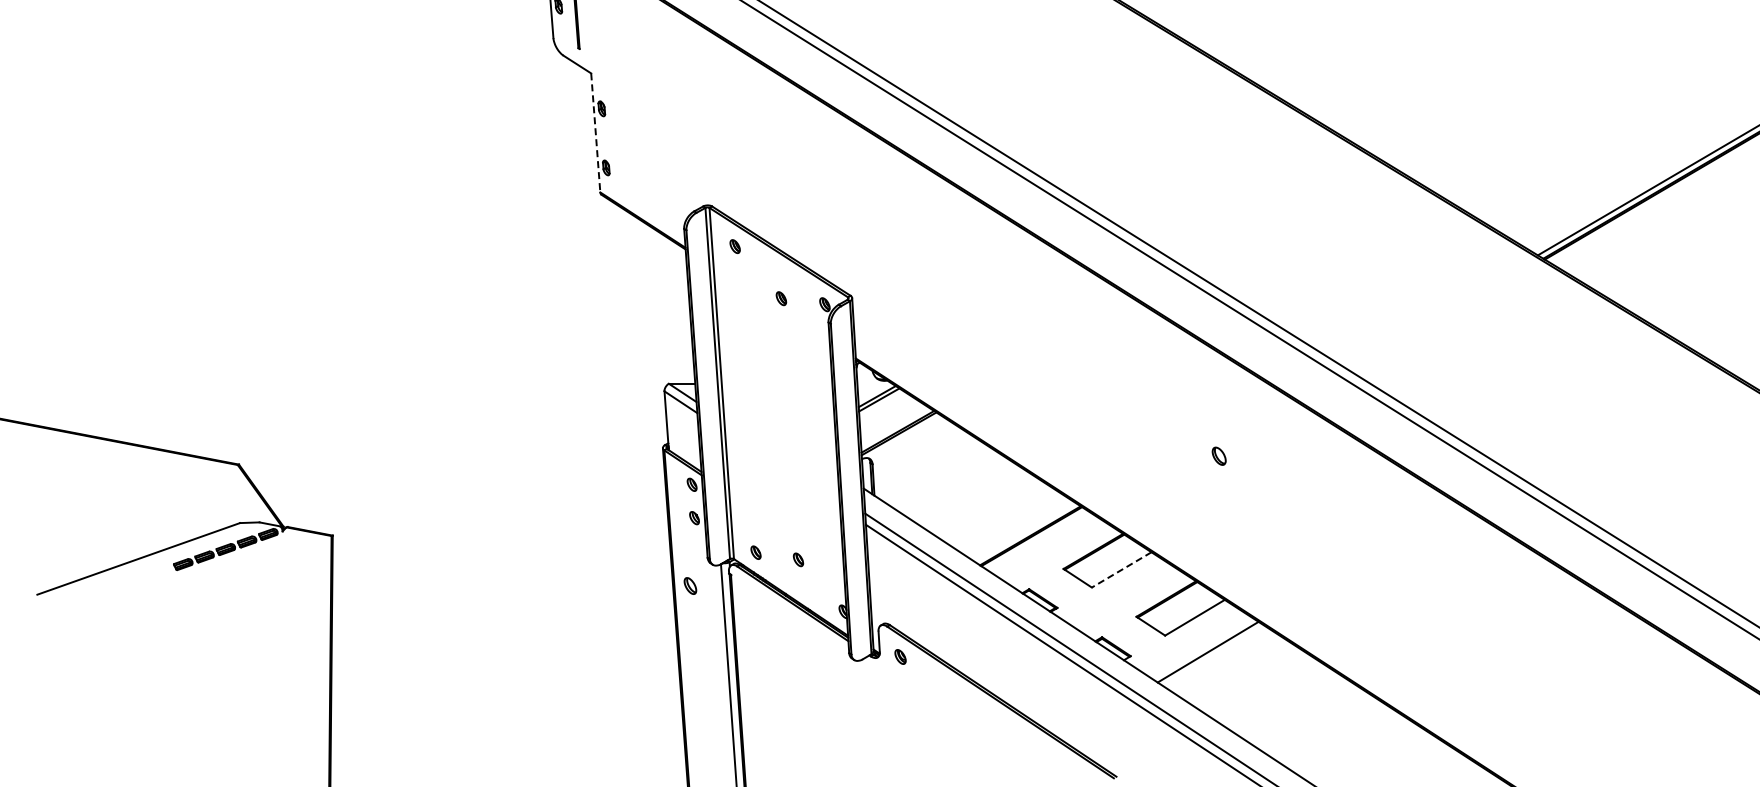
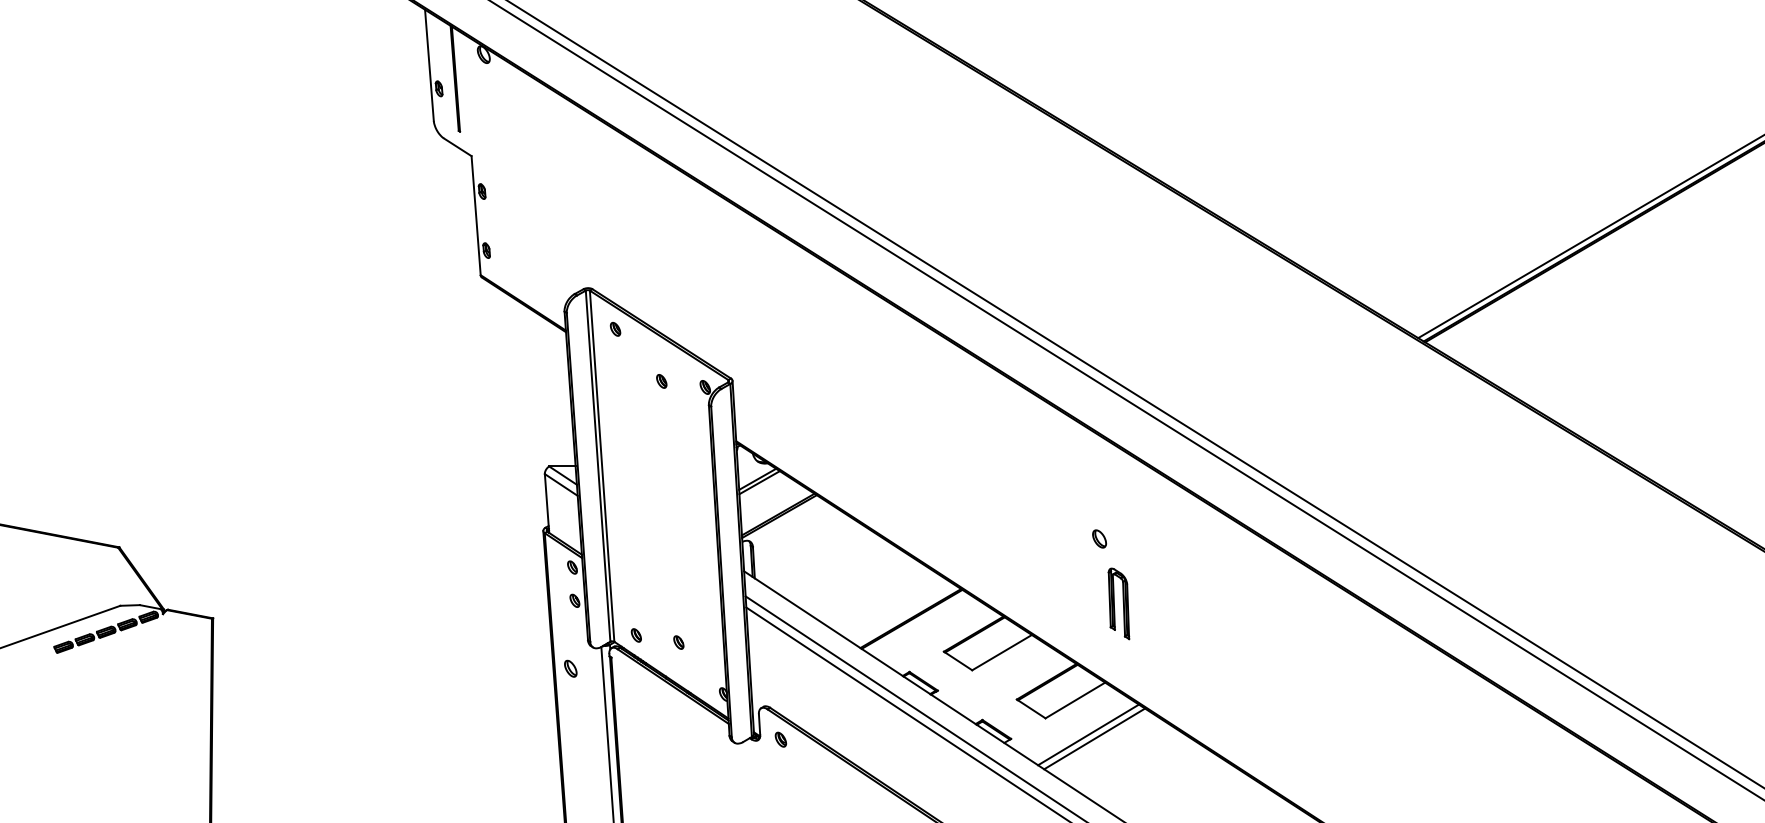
line: (596, 132) -> (476, 215), dashed -> solid
part: (1238, 520) -> (1118, 603), added
line: (1122, 569) -> (1002, 652), dashed -> solid
line: (1214, 655) -> (1094, 738), added

